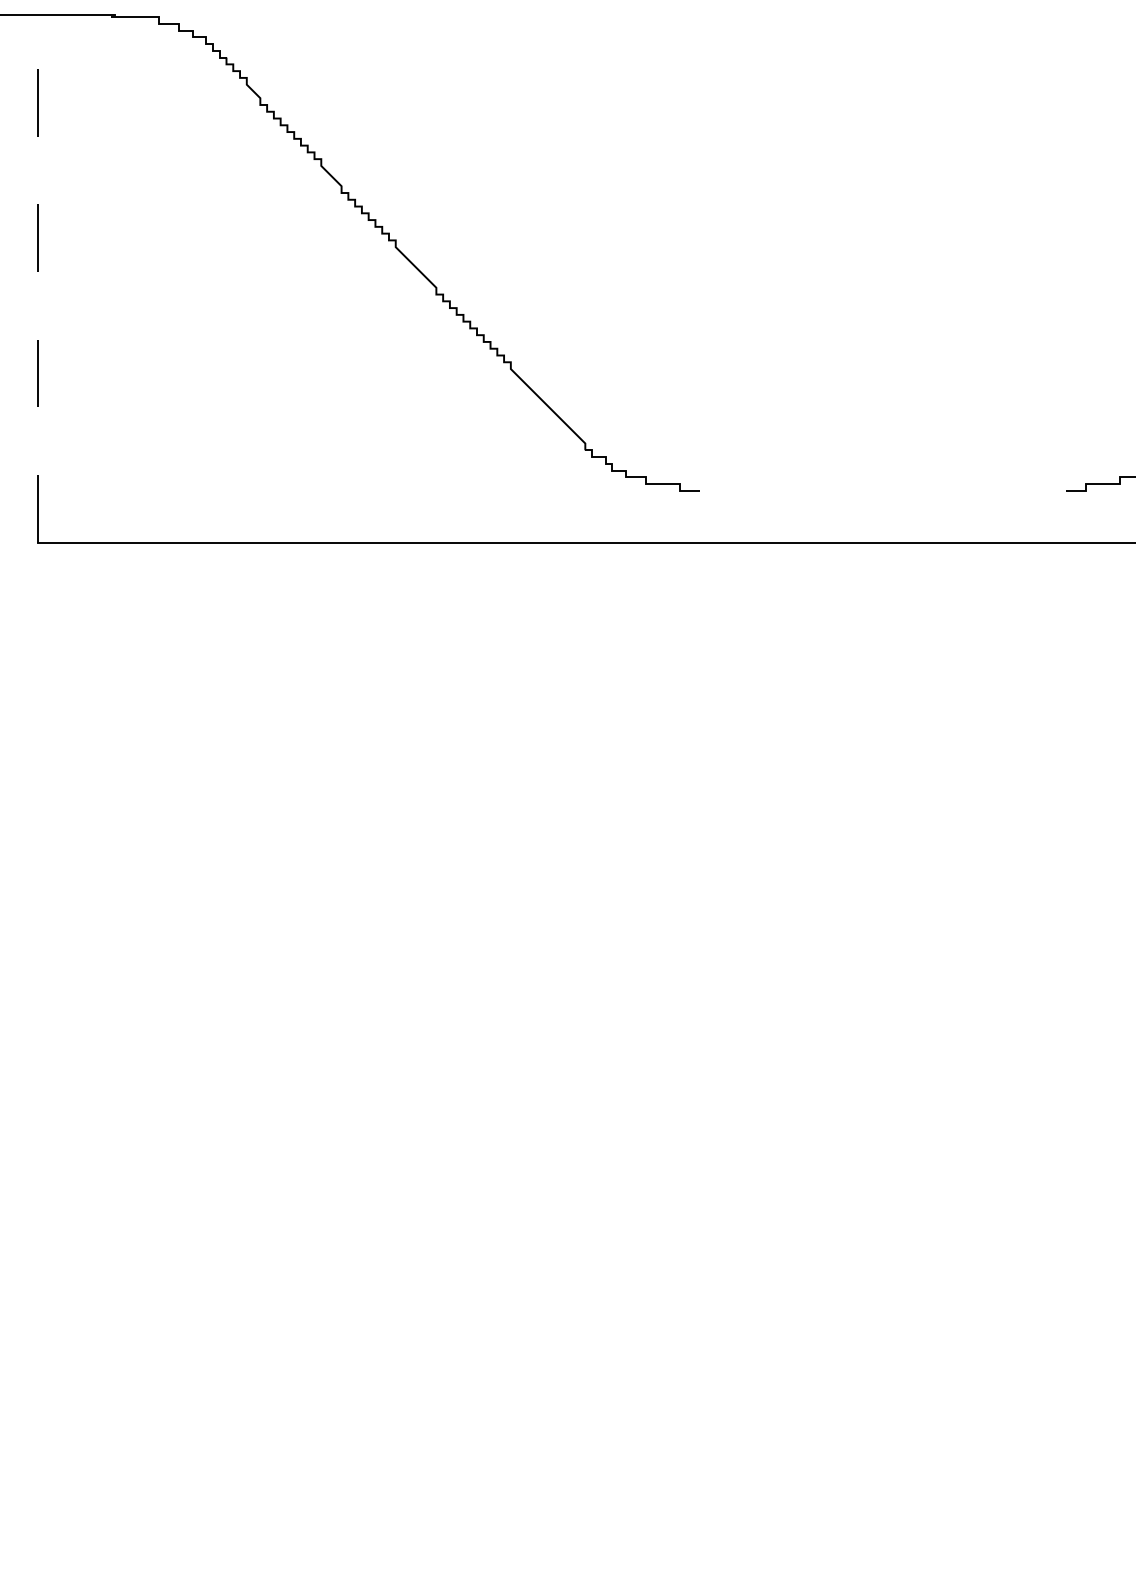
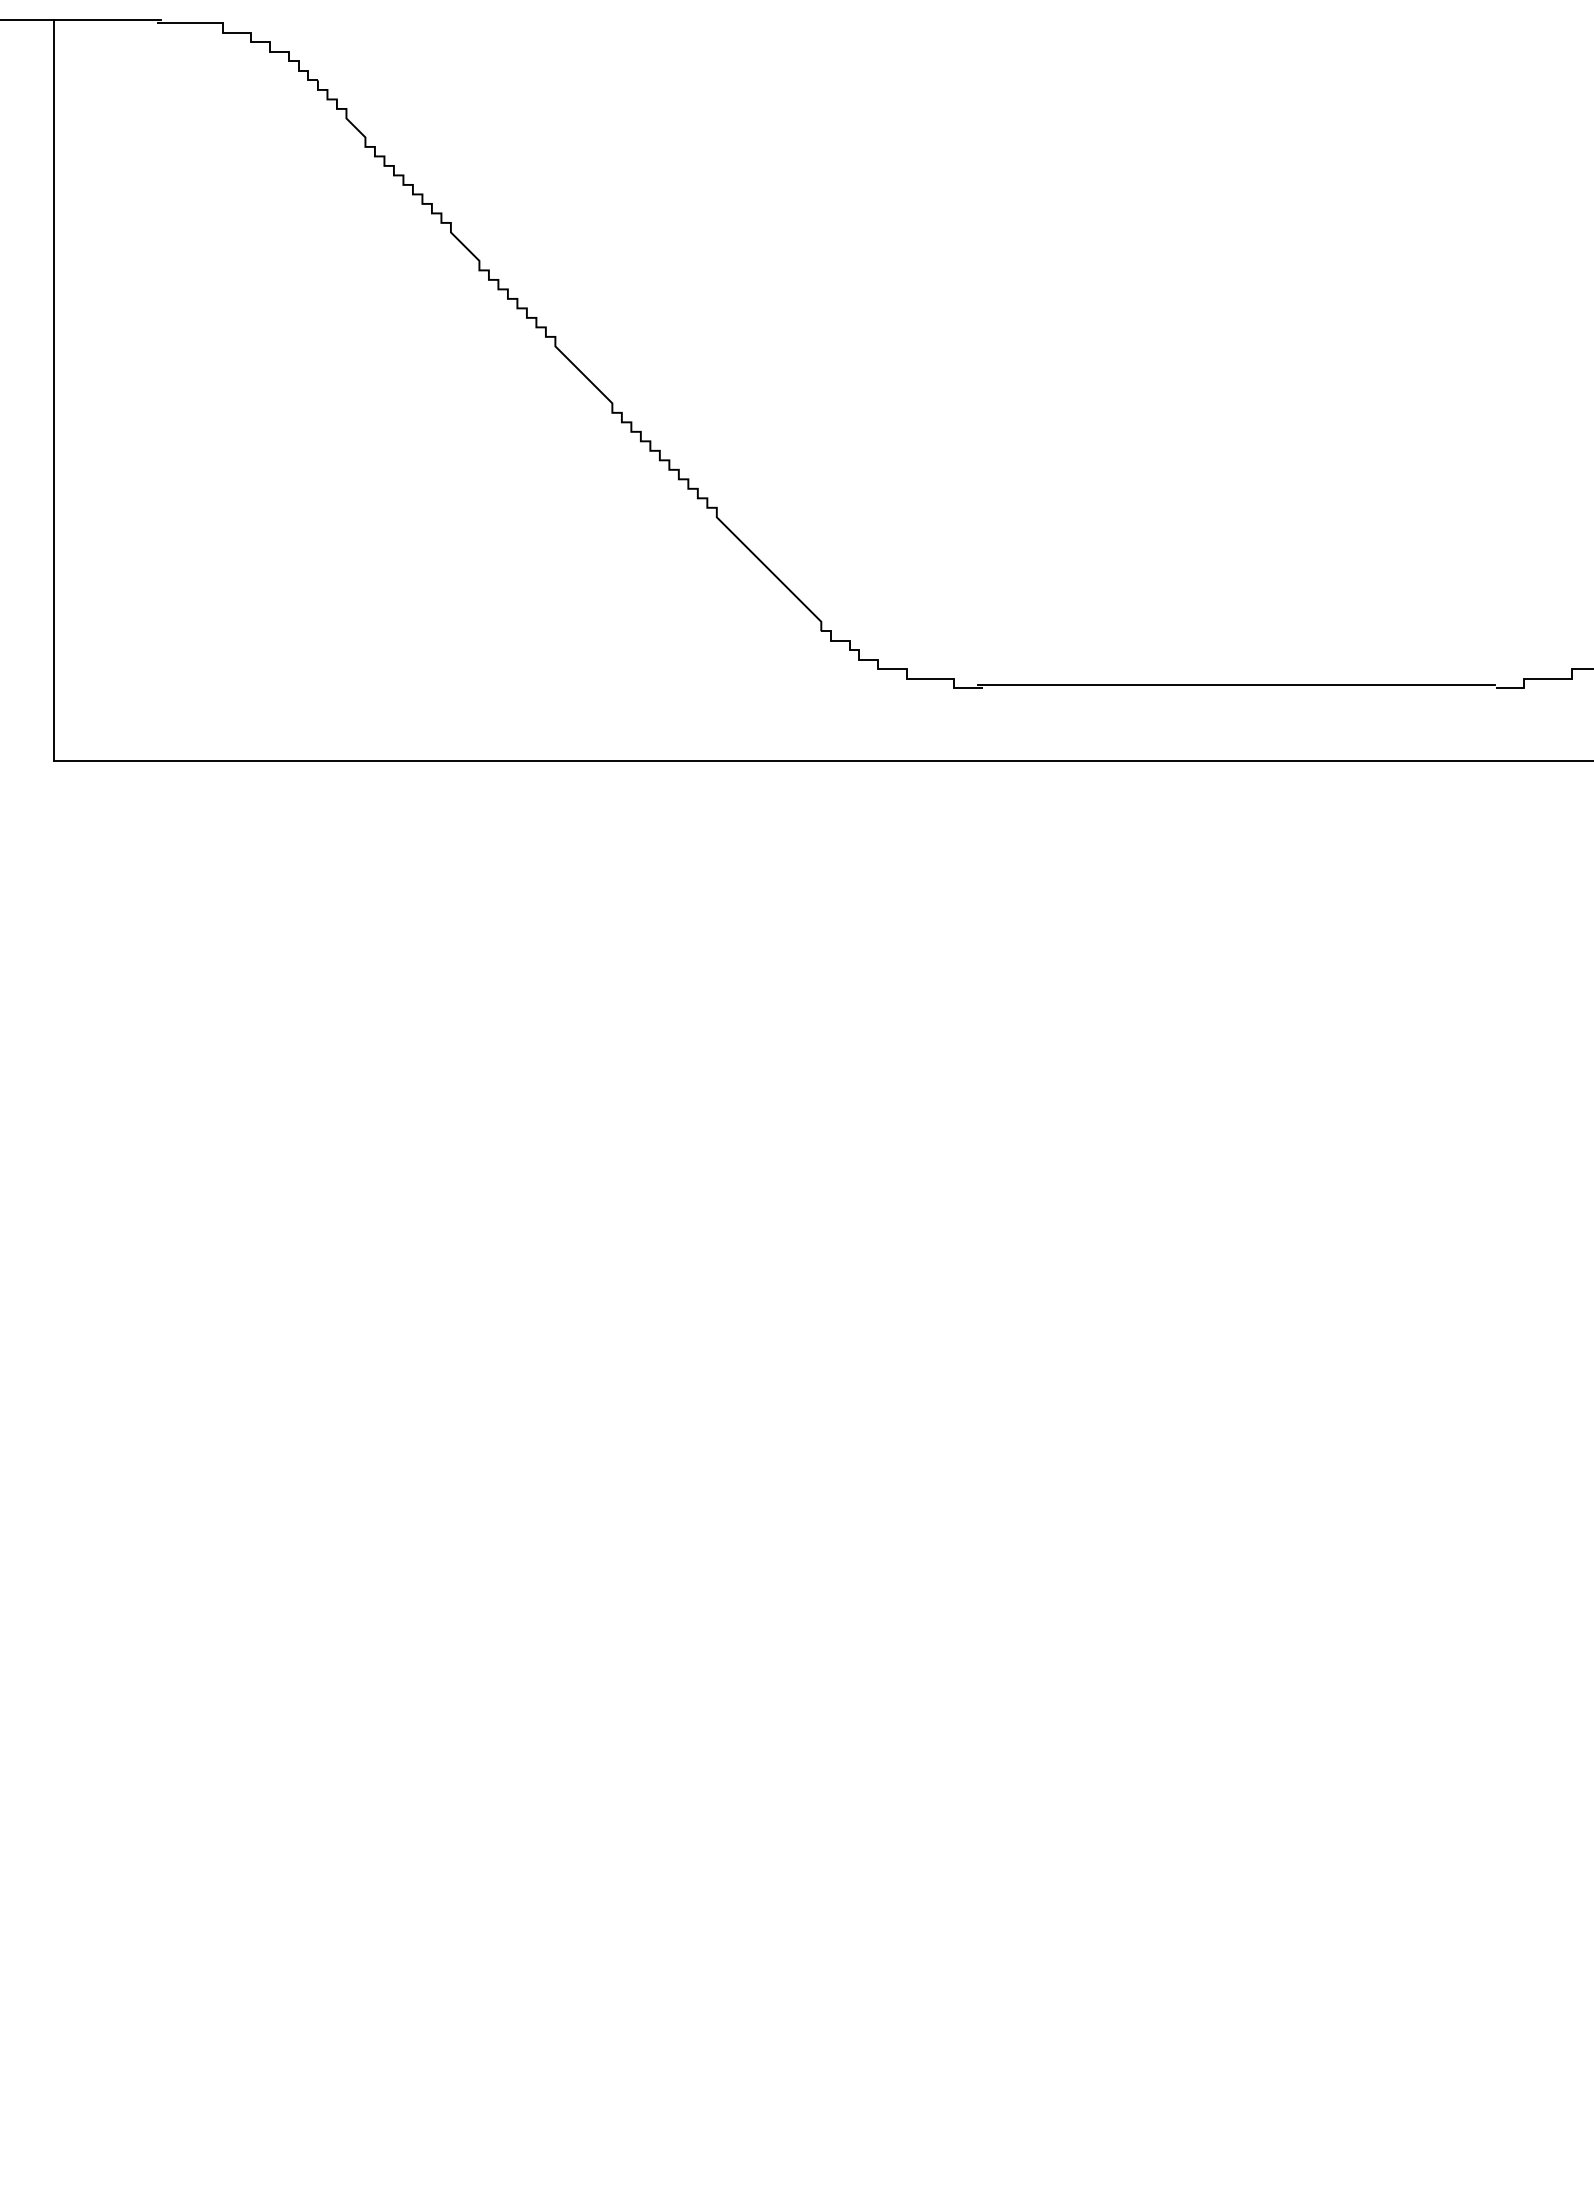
line: (37, 278) -> (53, 390), dashed -> solid
line: (881, 488) -> (1236, 684), added

